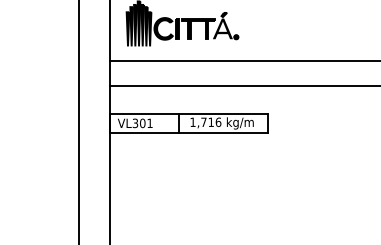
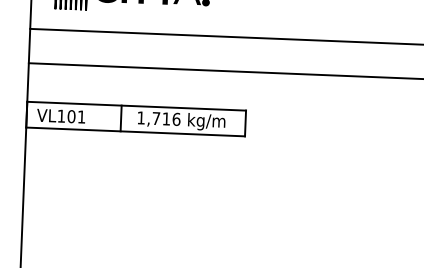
text: (135, 123) -> (61, 116), VL301 -> VL101

